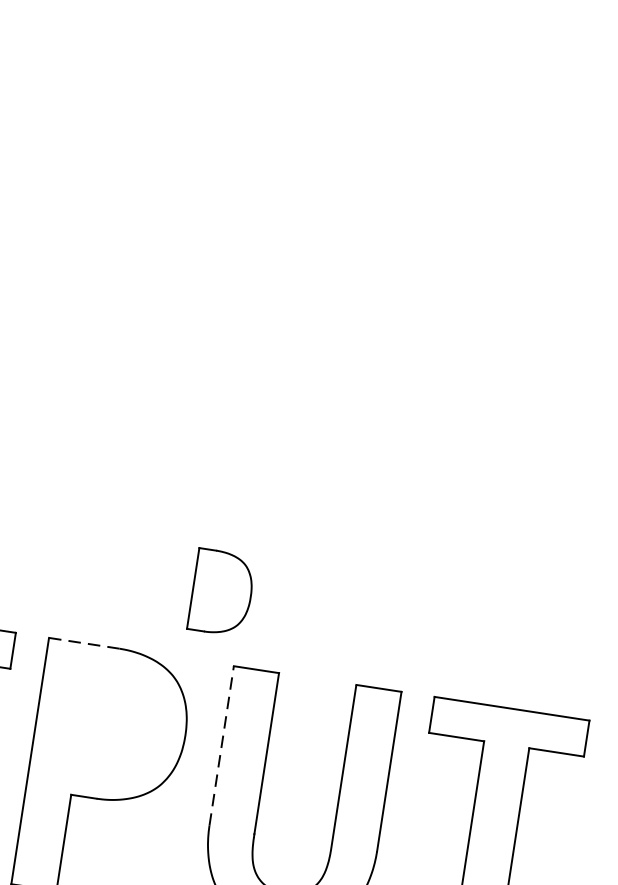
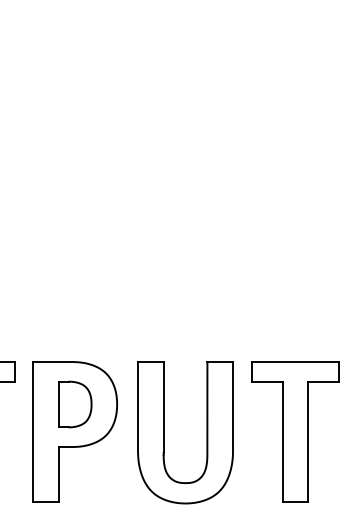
part: (222, 592) -> (75, 404), moved
line: (84, 644) -> (53, 362), dashed -> solid
line: (222, 744) -> (138, 406), dashed -> solid

